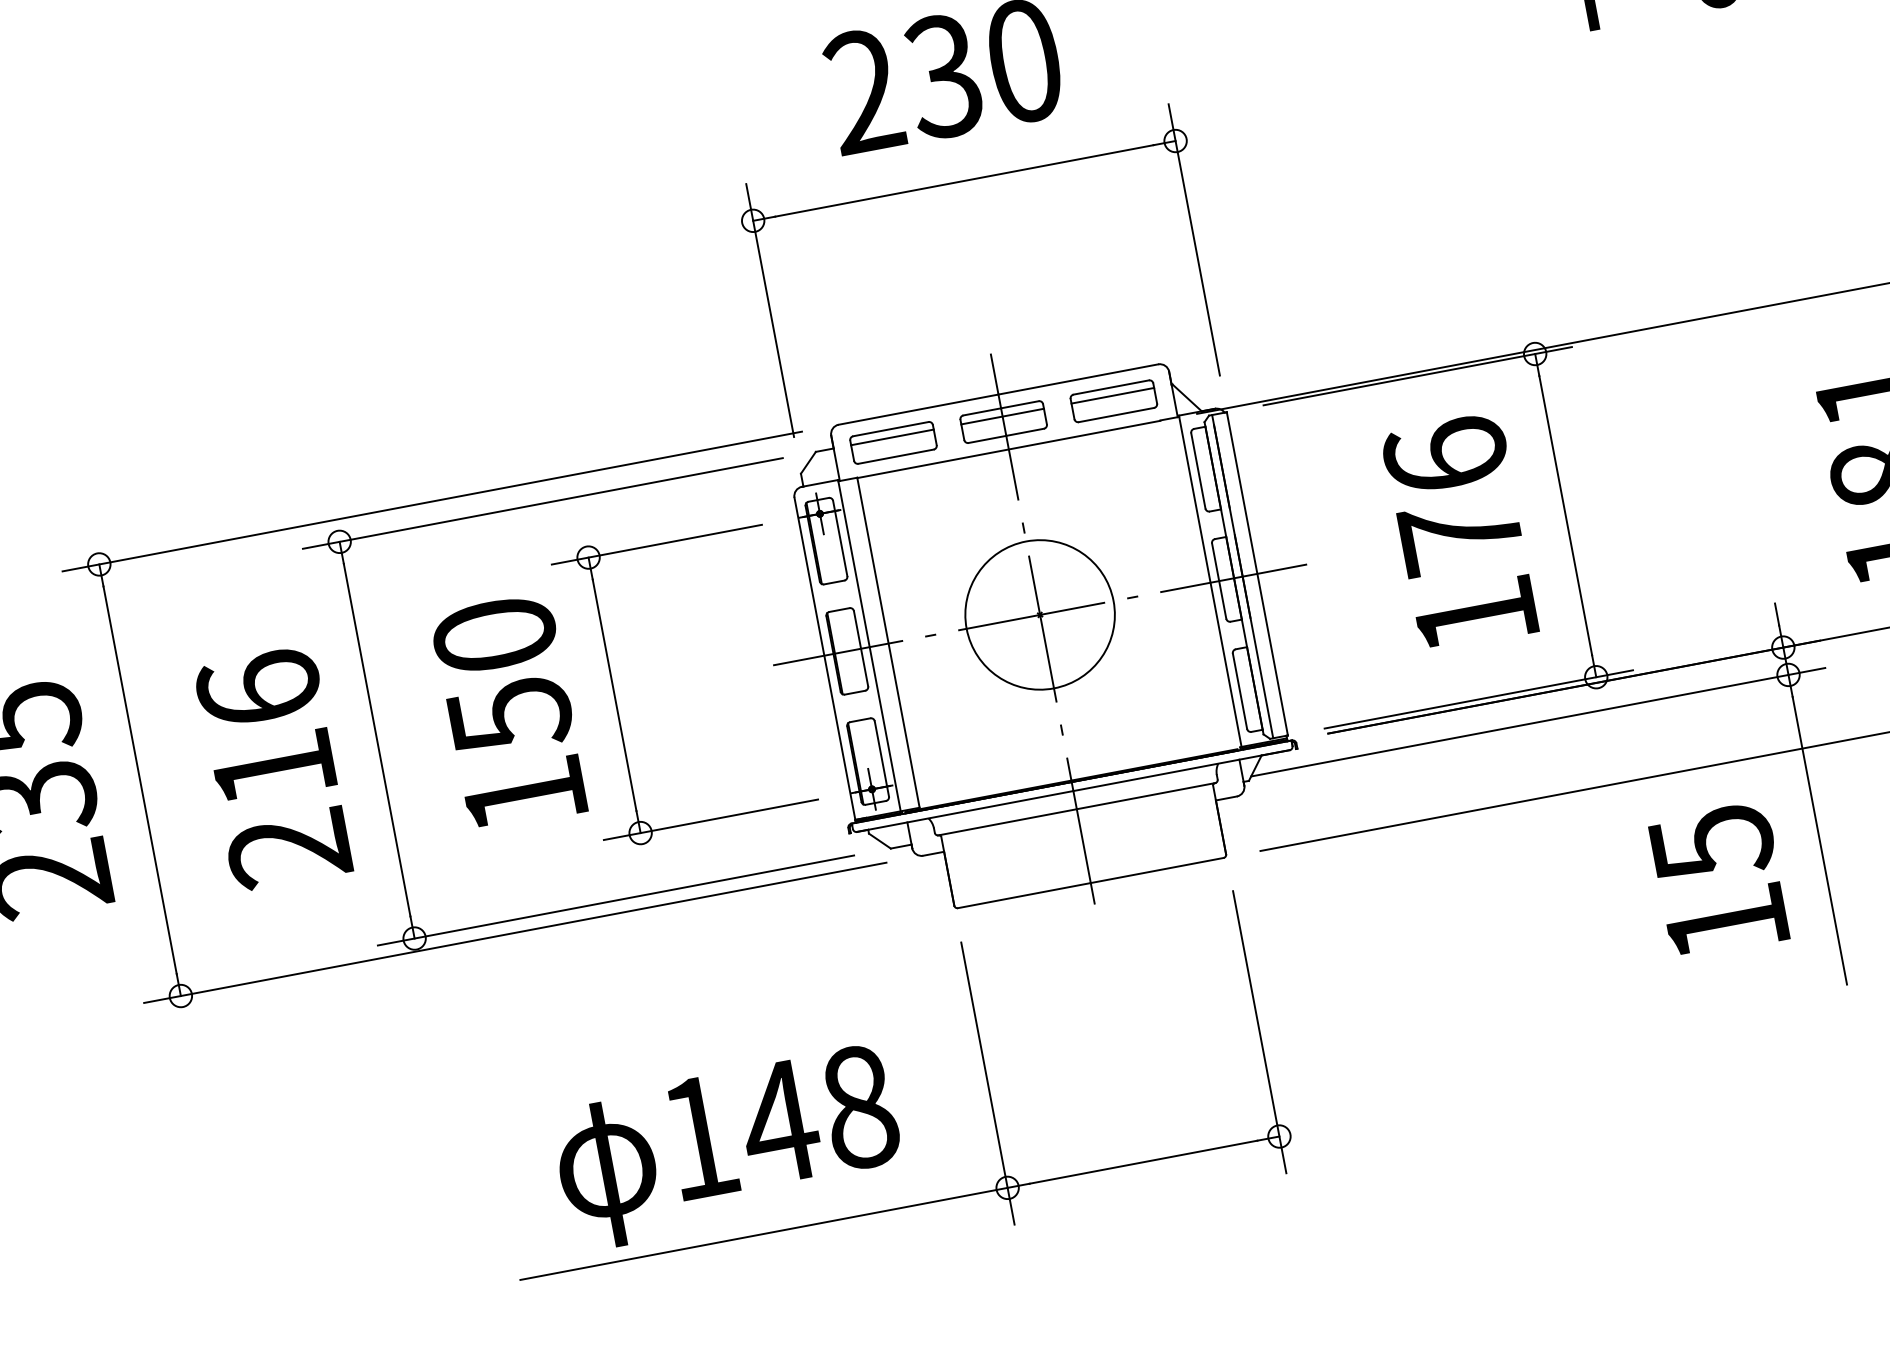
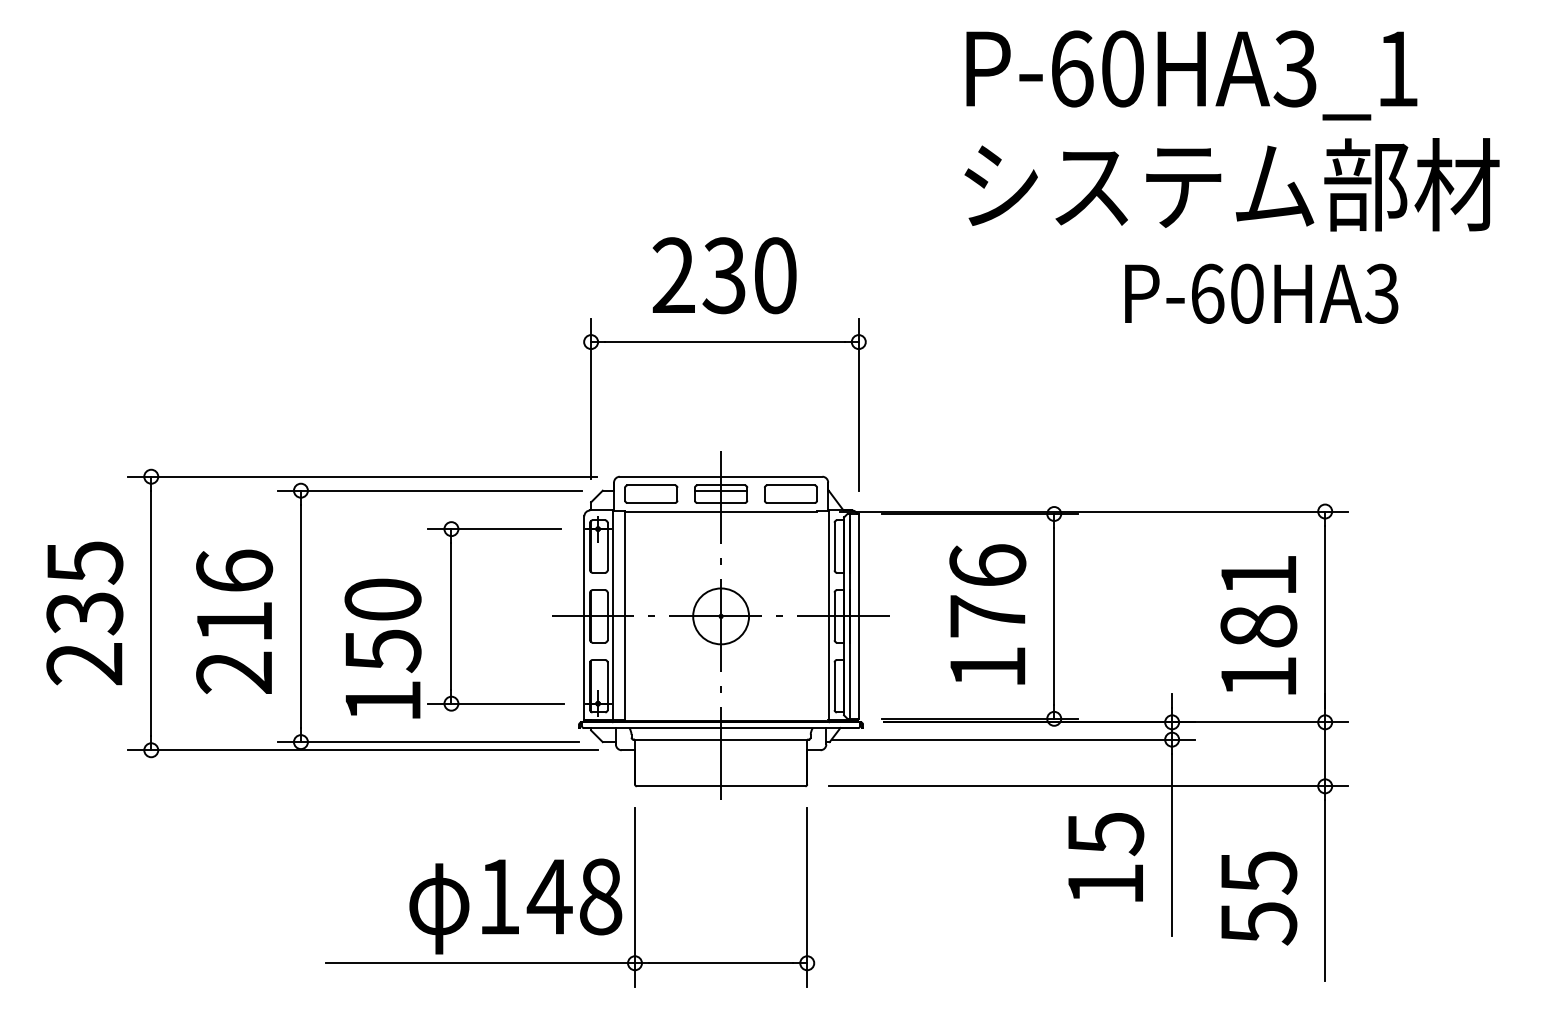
line: (1112, 395) -> (790, 490), removed
line: (892, 437) -> (651, 490), removed
circle: (1038, 613) -> (720, 615), size x0.6
text: (508, 712) -> (382, 648), moved
text: (727, 1147) -> (515, 906), moved

